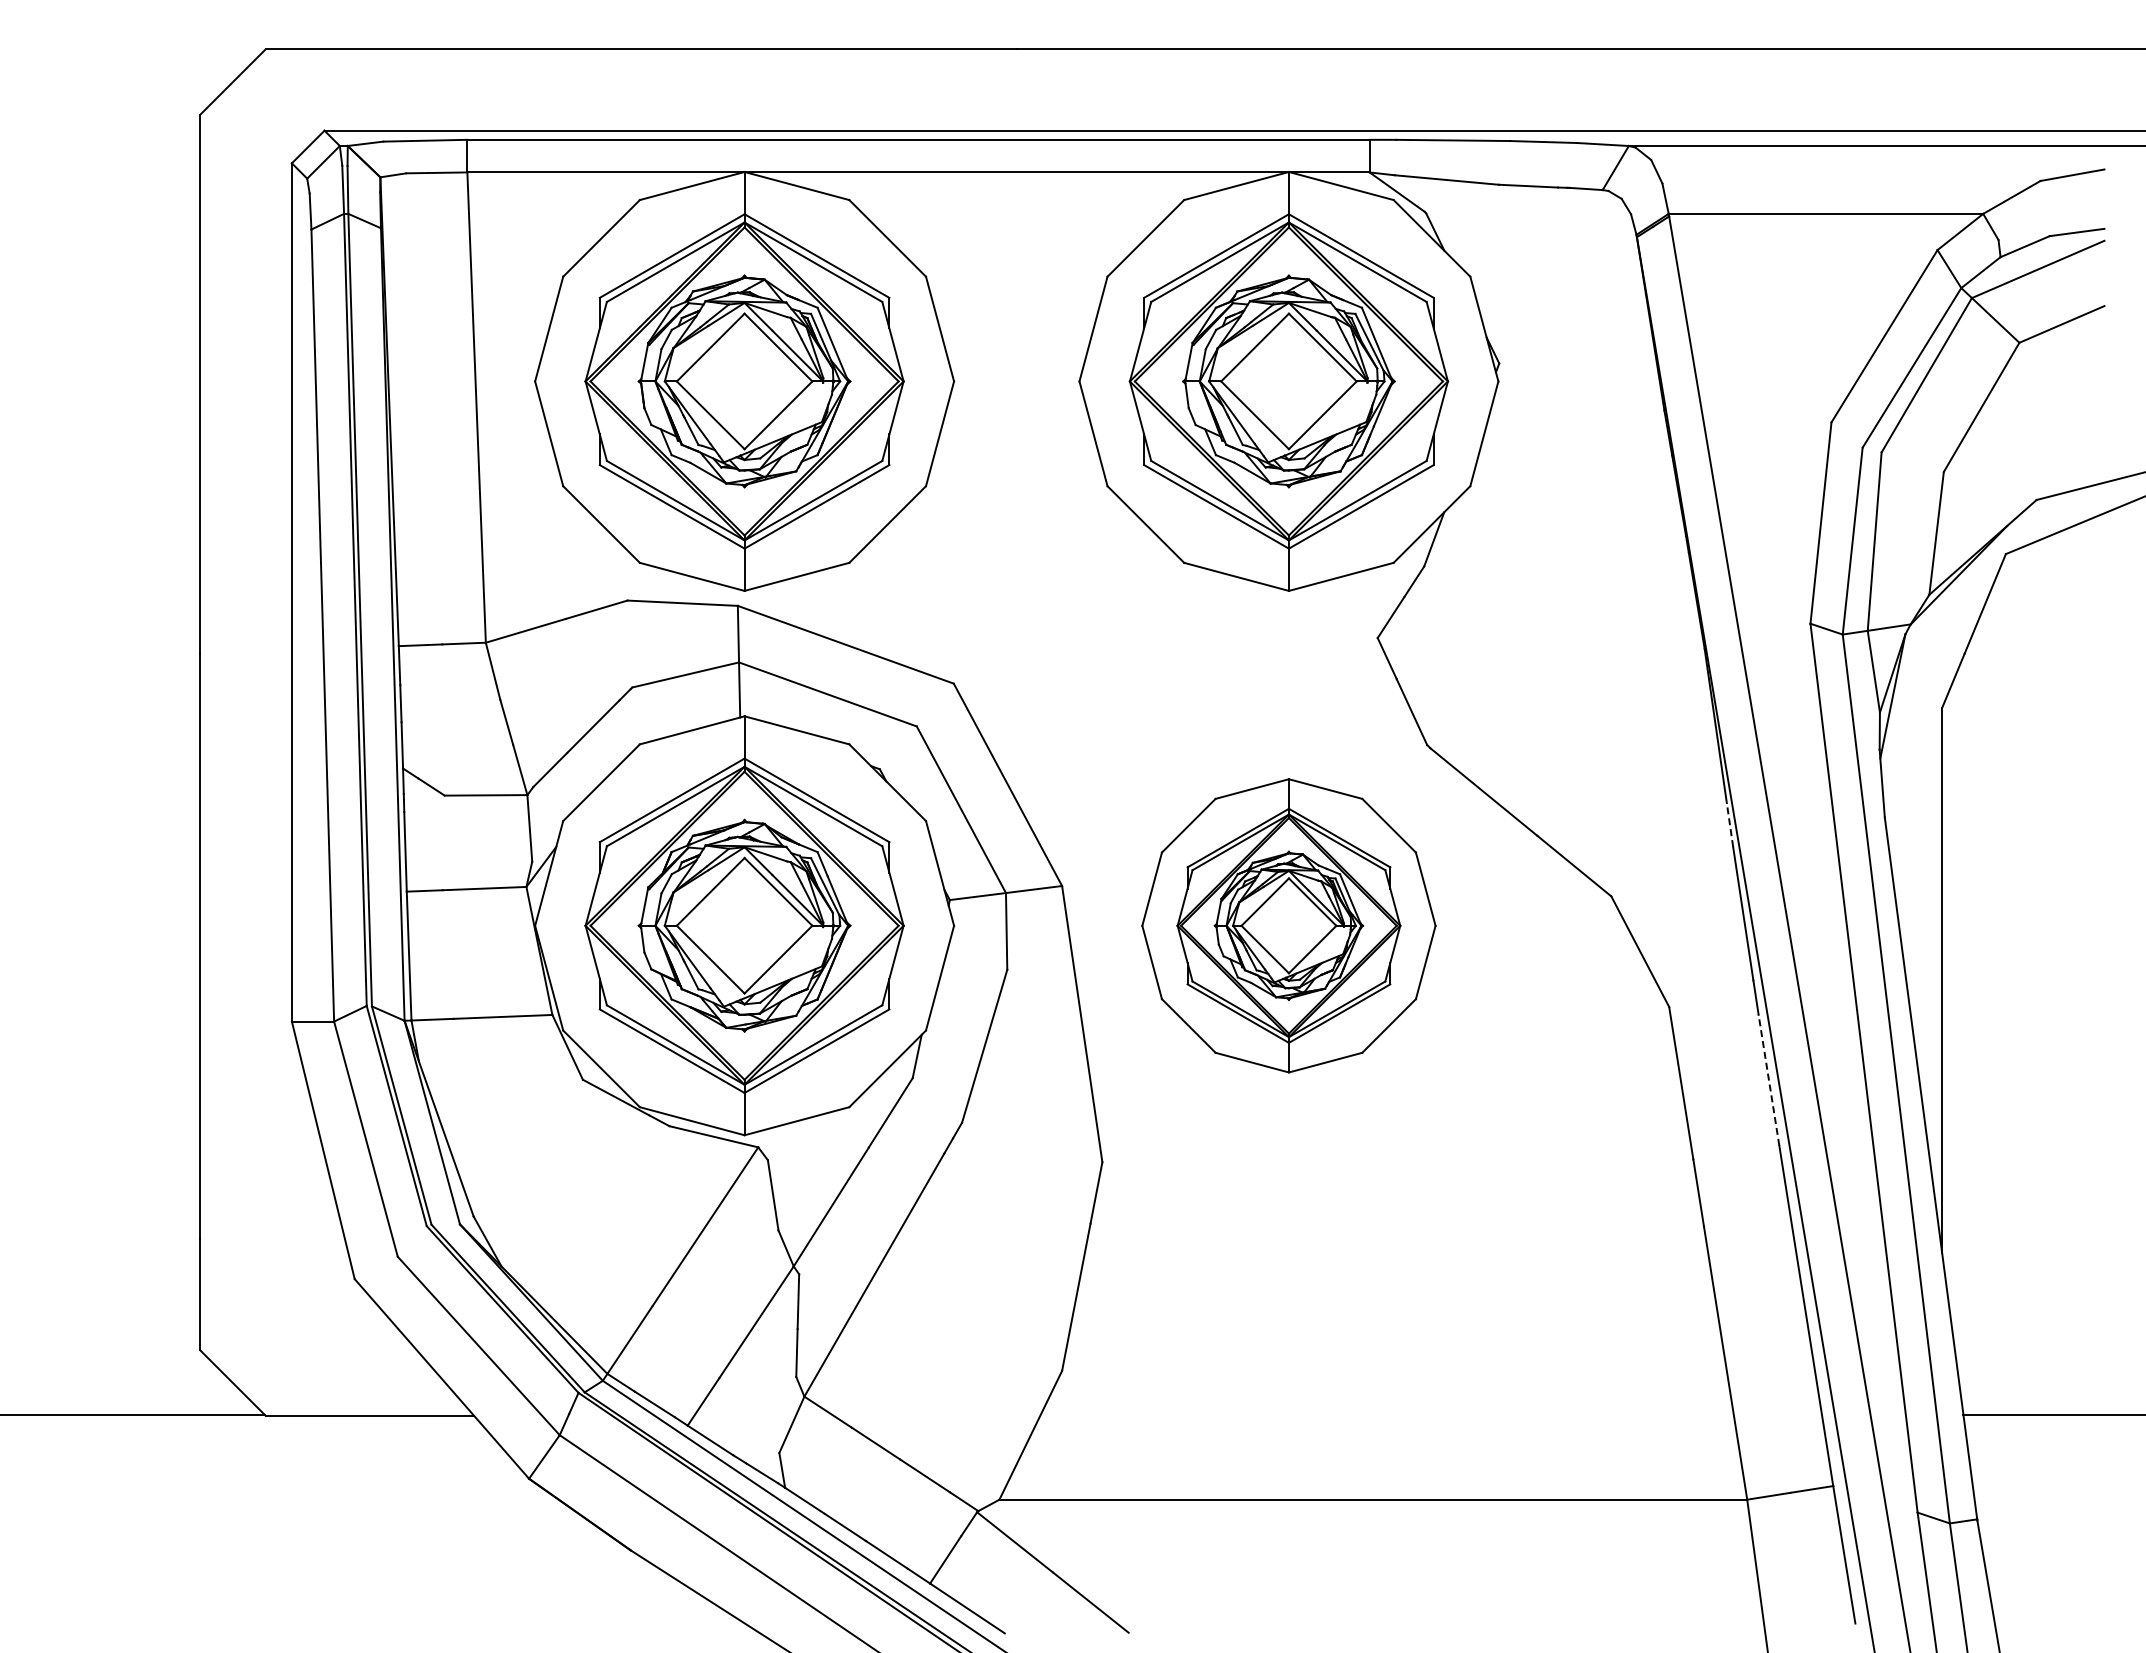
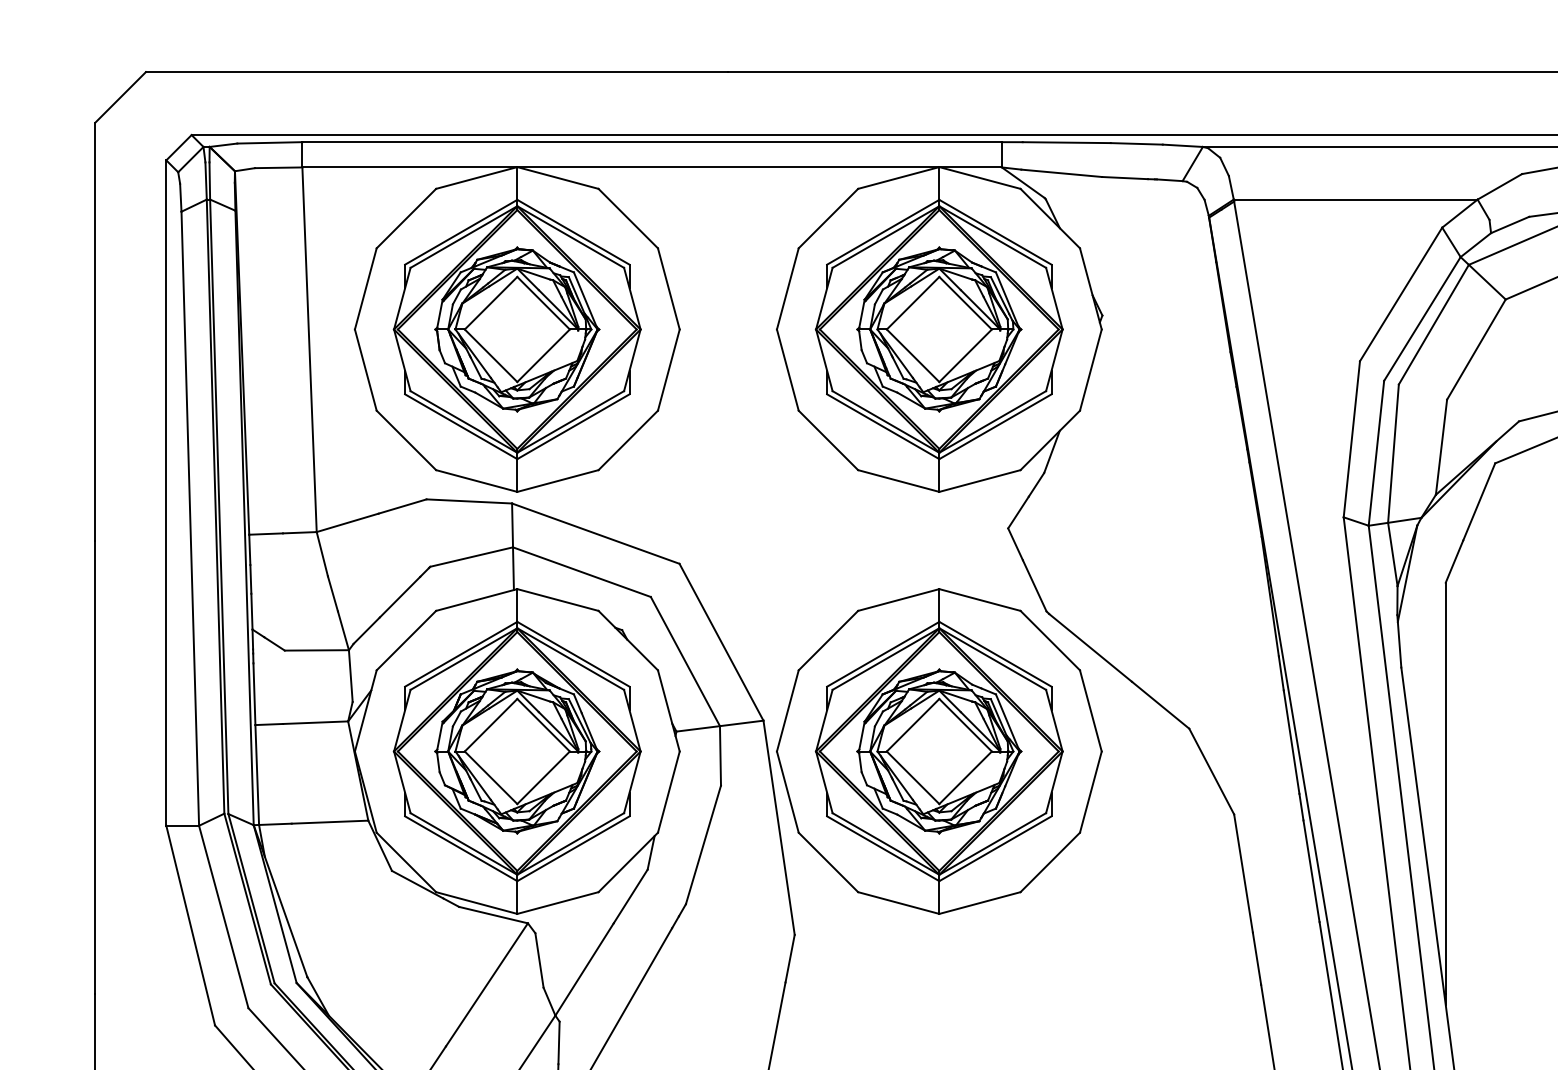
line: (1729, 824) -> (1280, 672), dashed -> solid
part: (1288, 925) -> (939, 751), size x1.43
line: (1768, 1079) -> (1311, 870), dashed -> solid

